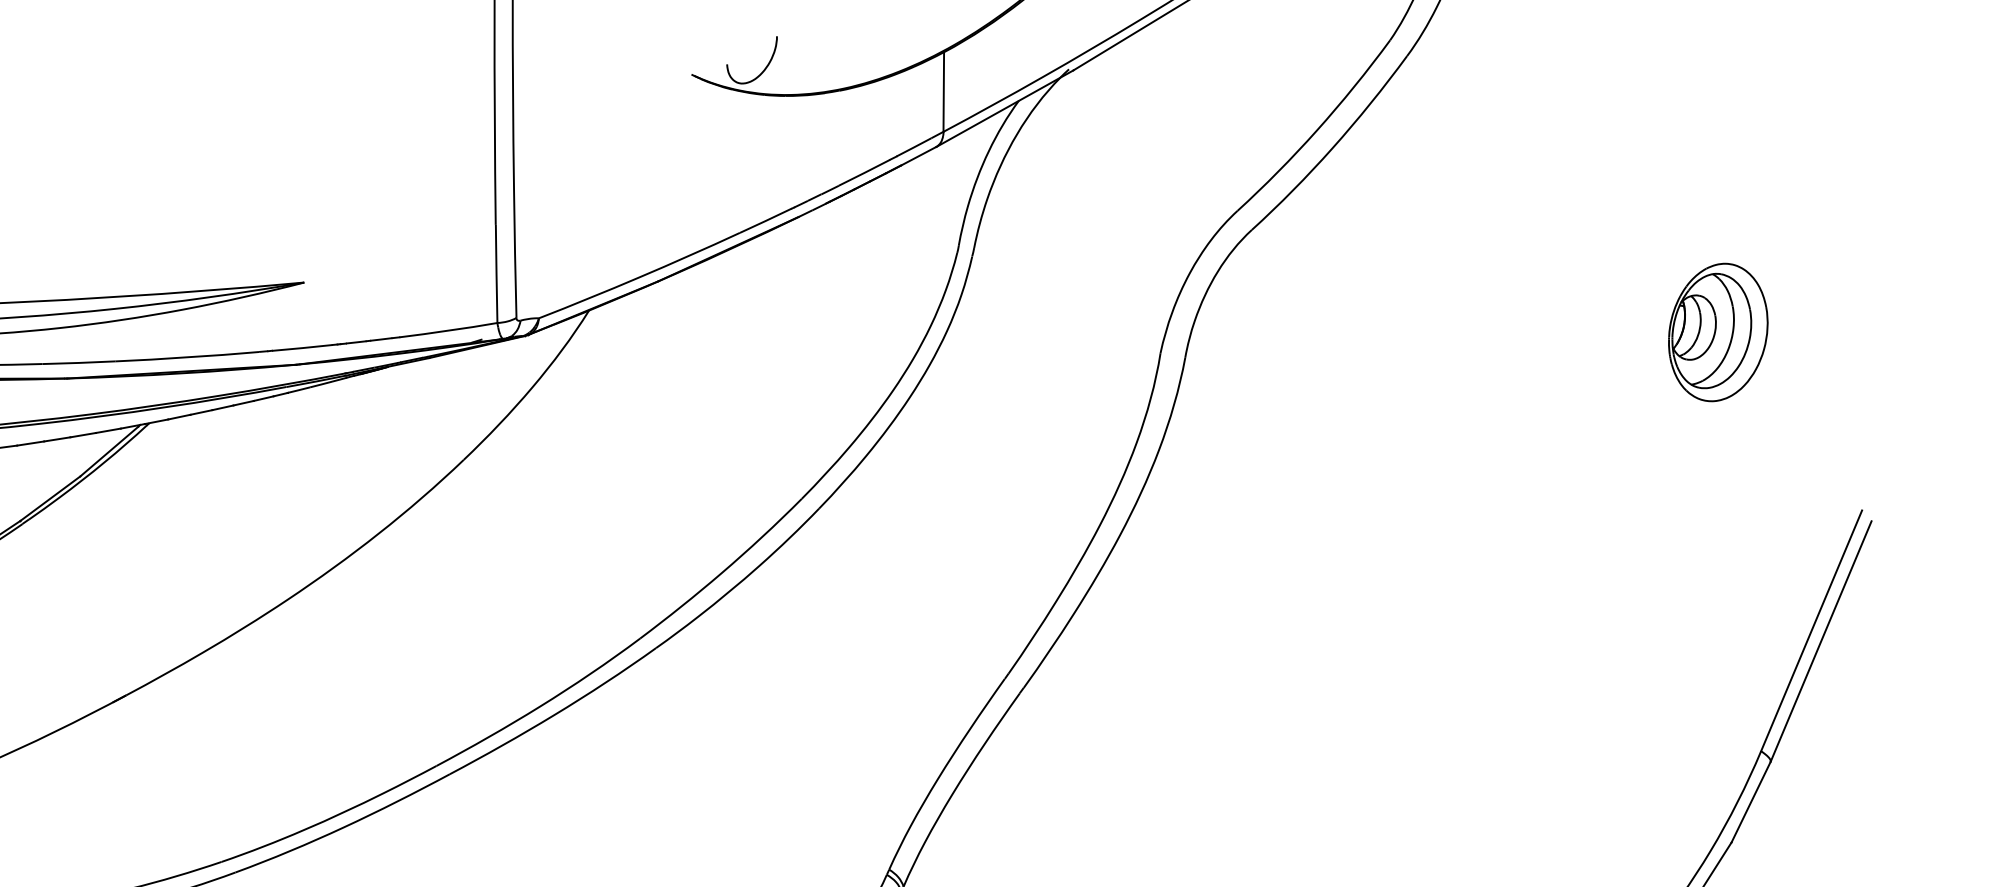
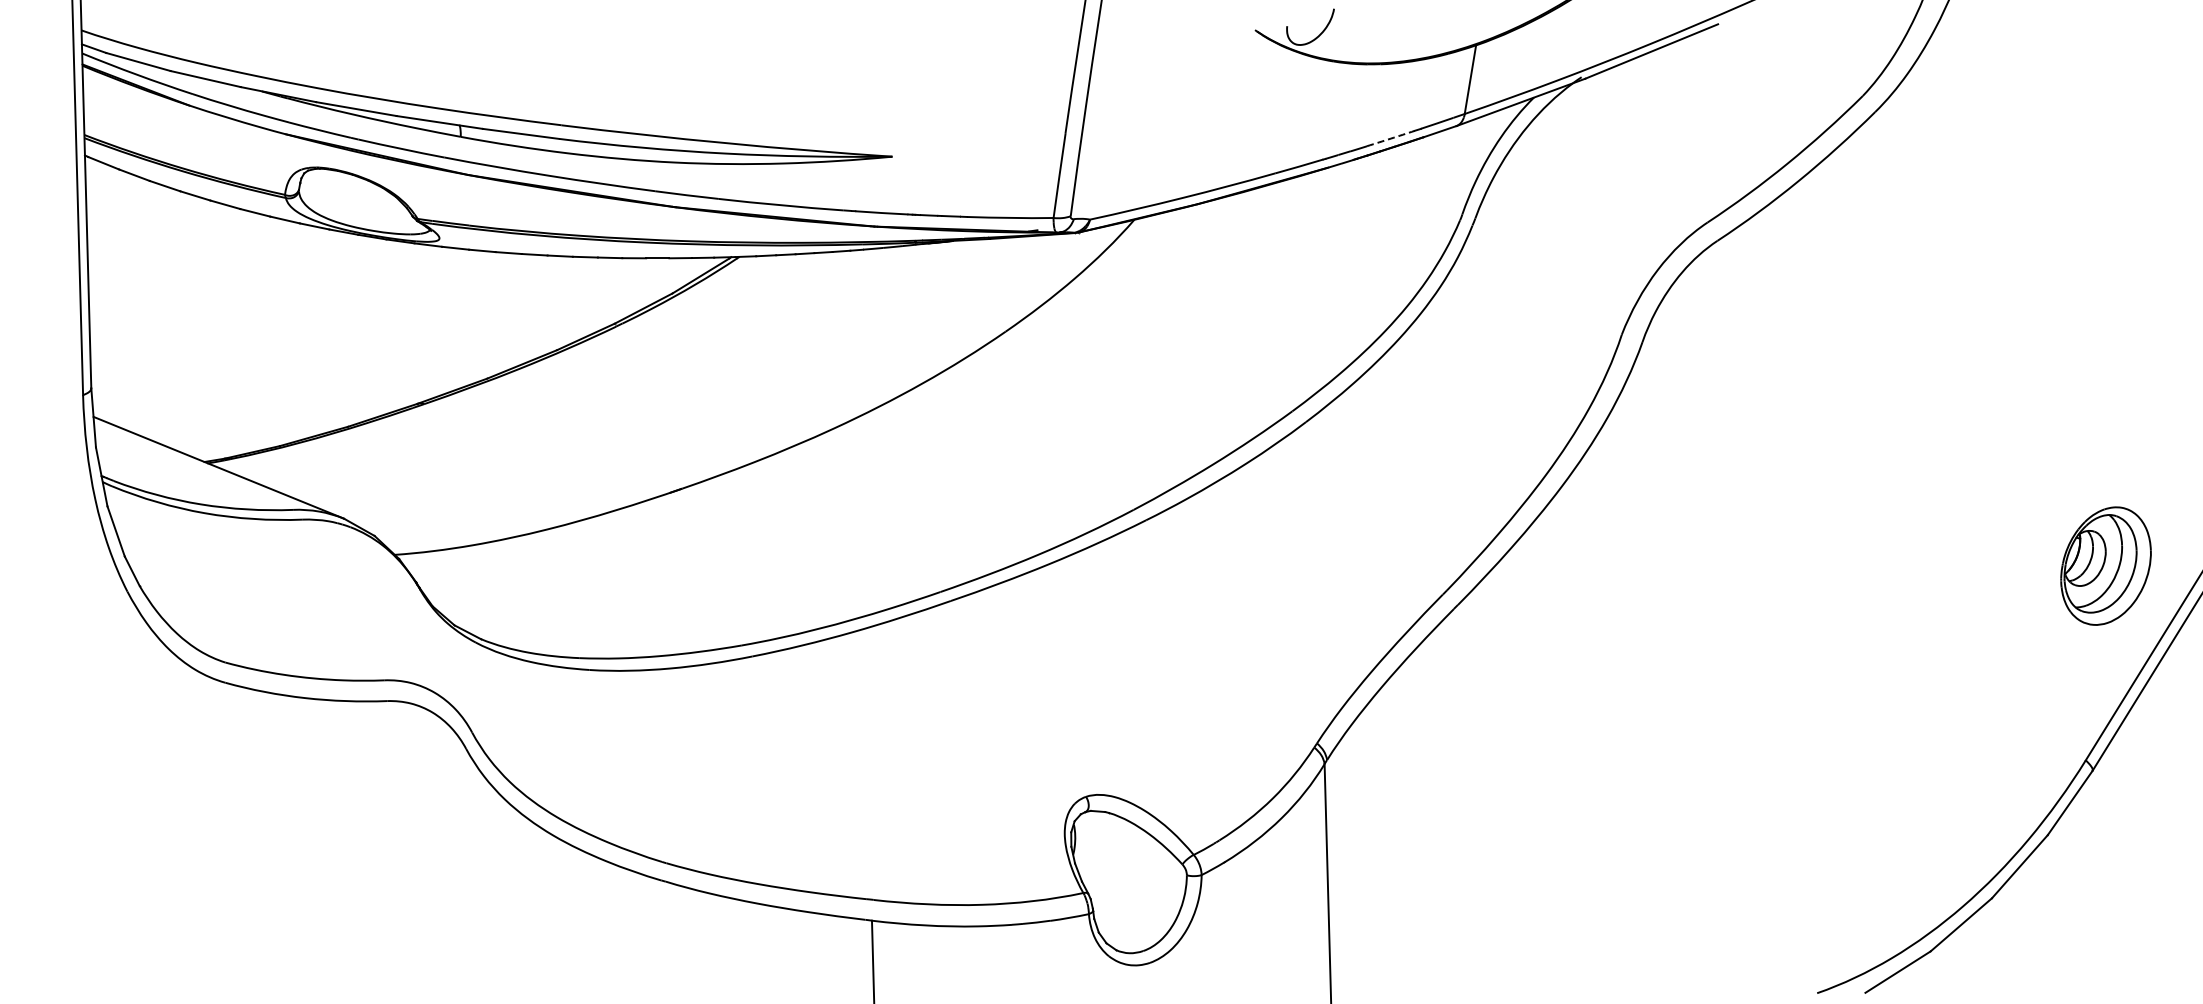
arc: (863, 172) -> (1390, 138), solid -> dashed
part: (1717, 331) -> (2105, 565), moved

